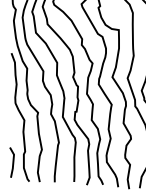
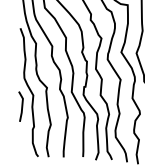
line: (12, 162) -> (21, 106), moved

